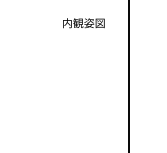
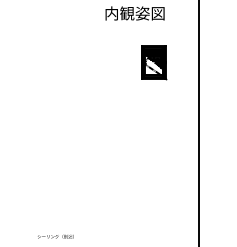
part: (97, 57) -> (154, 62), added

